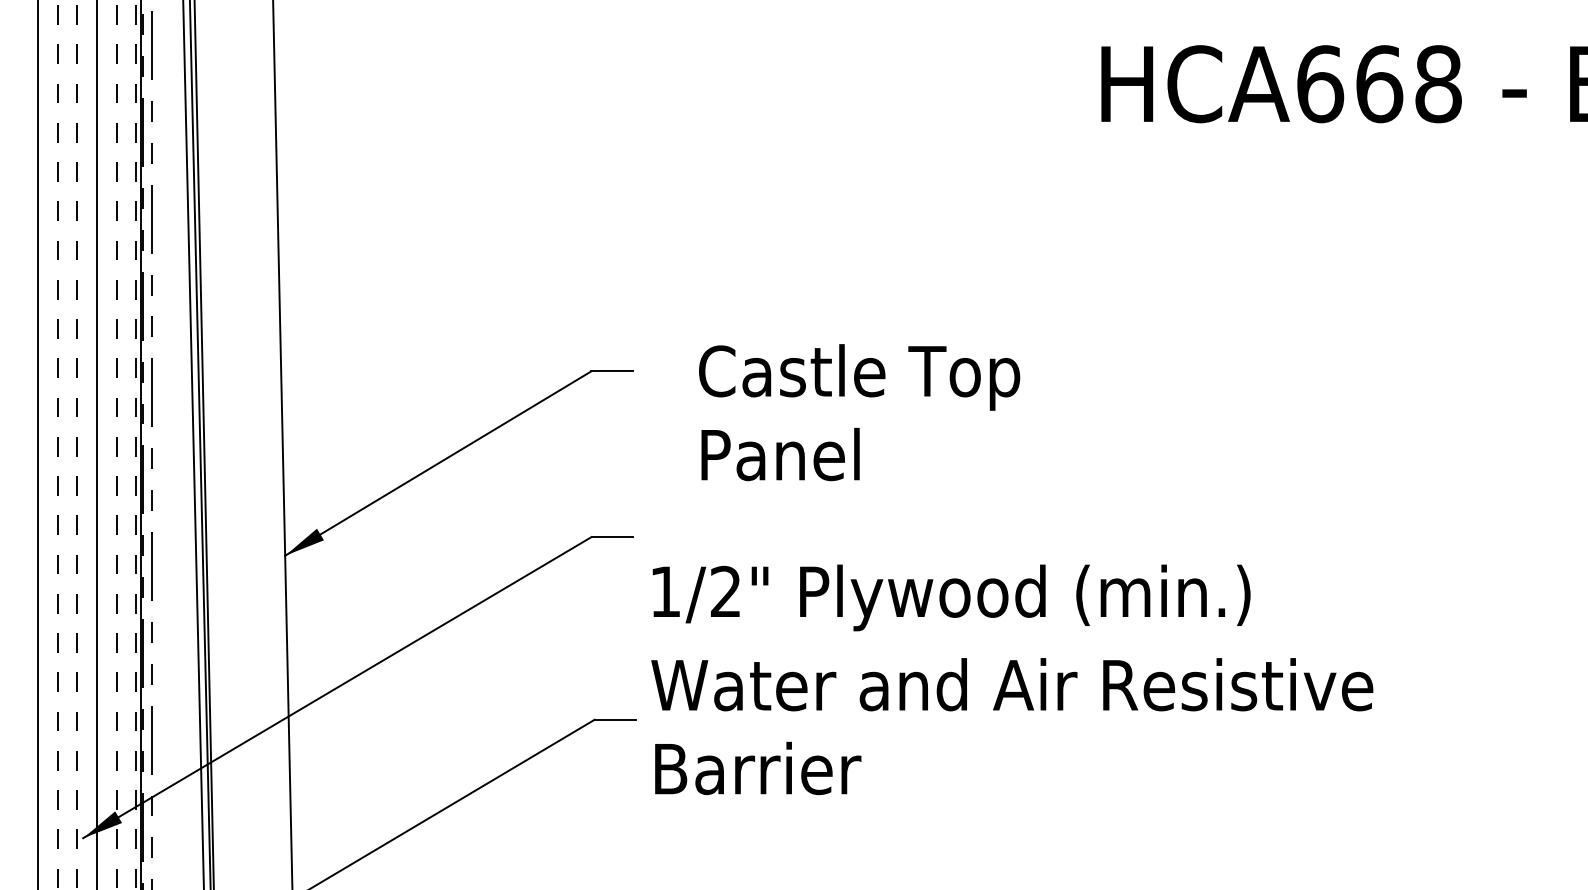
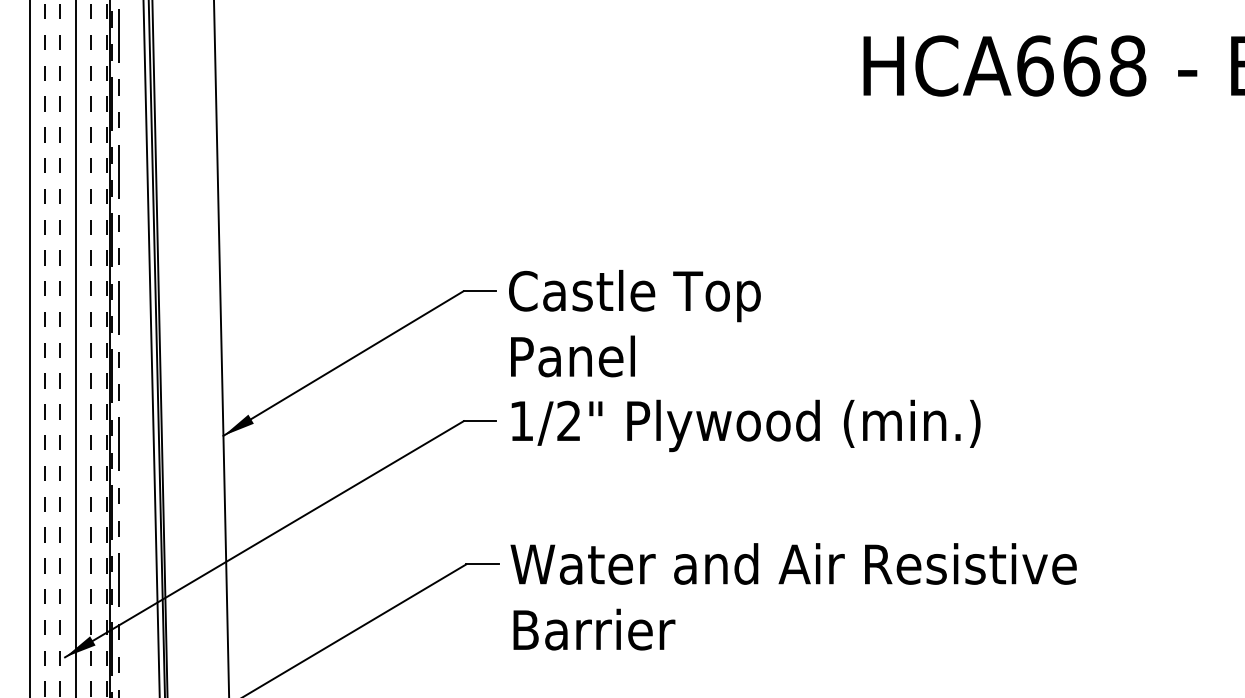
text: (859, 412) -> (634, 323), moved
text: (950, 597) -> (745, 425), moved
text: (1012, 726) -> (793, 596), moved

